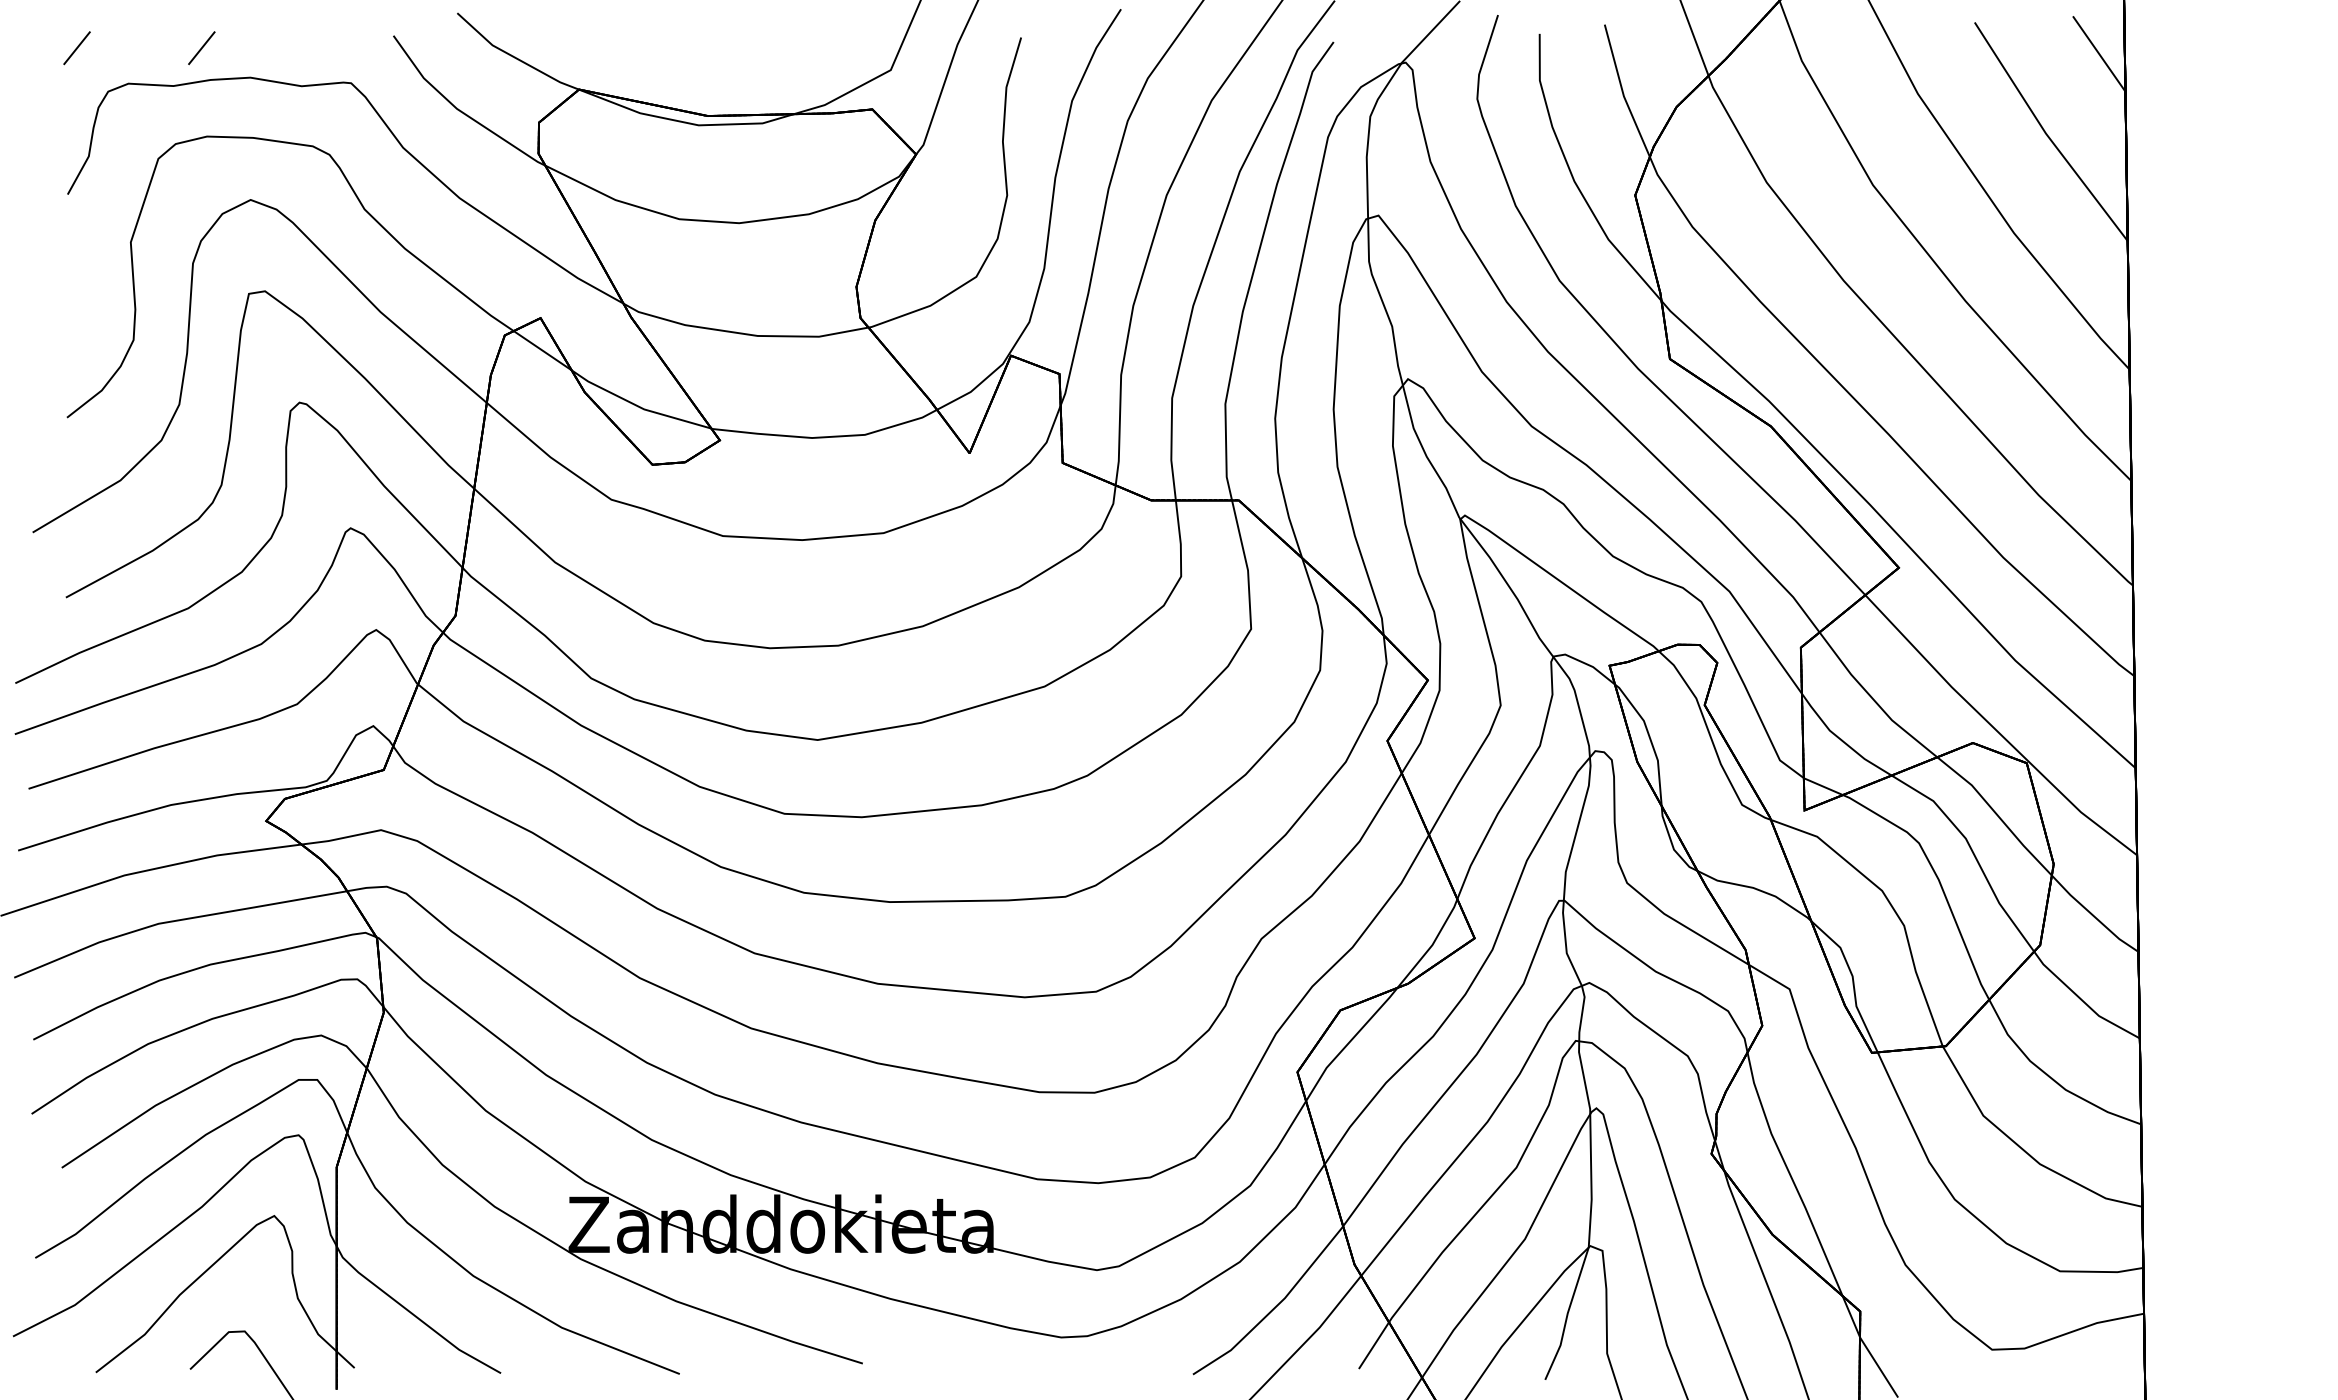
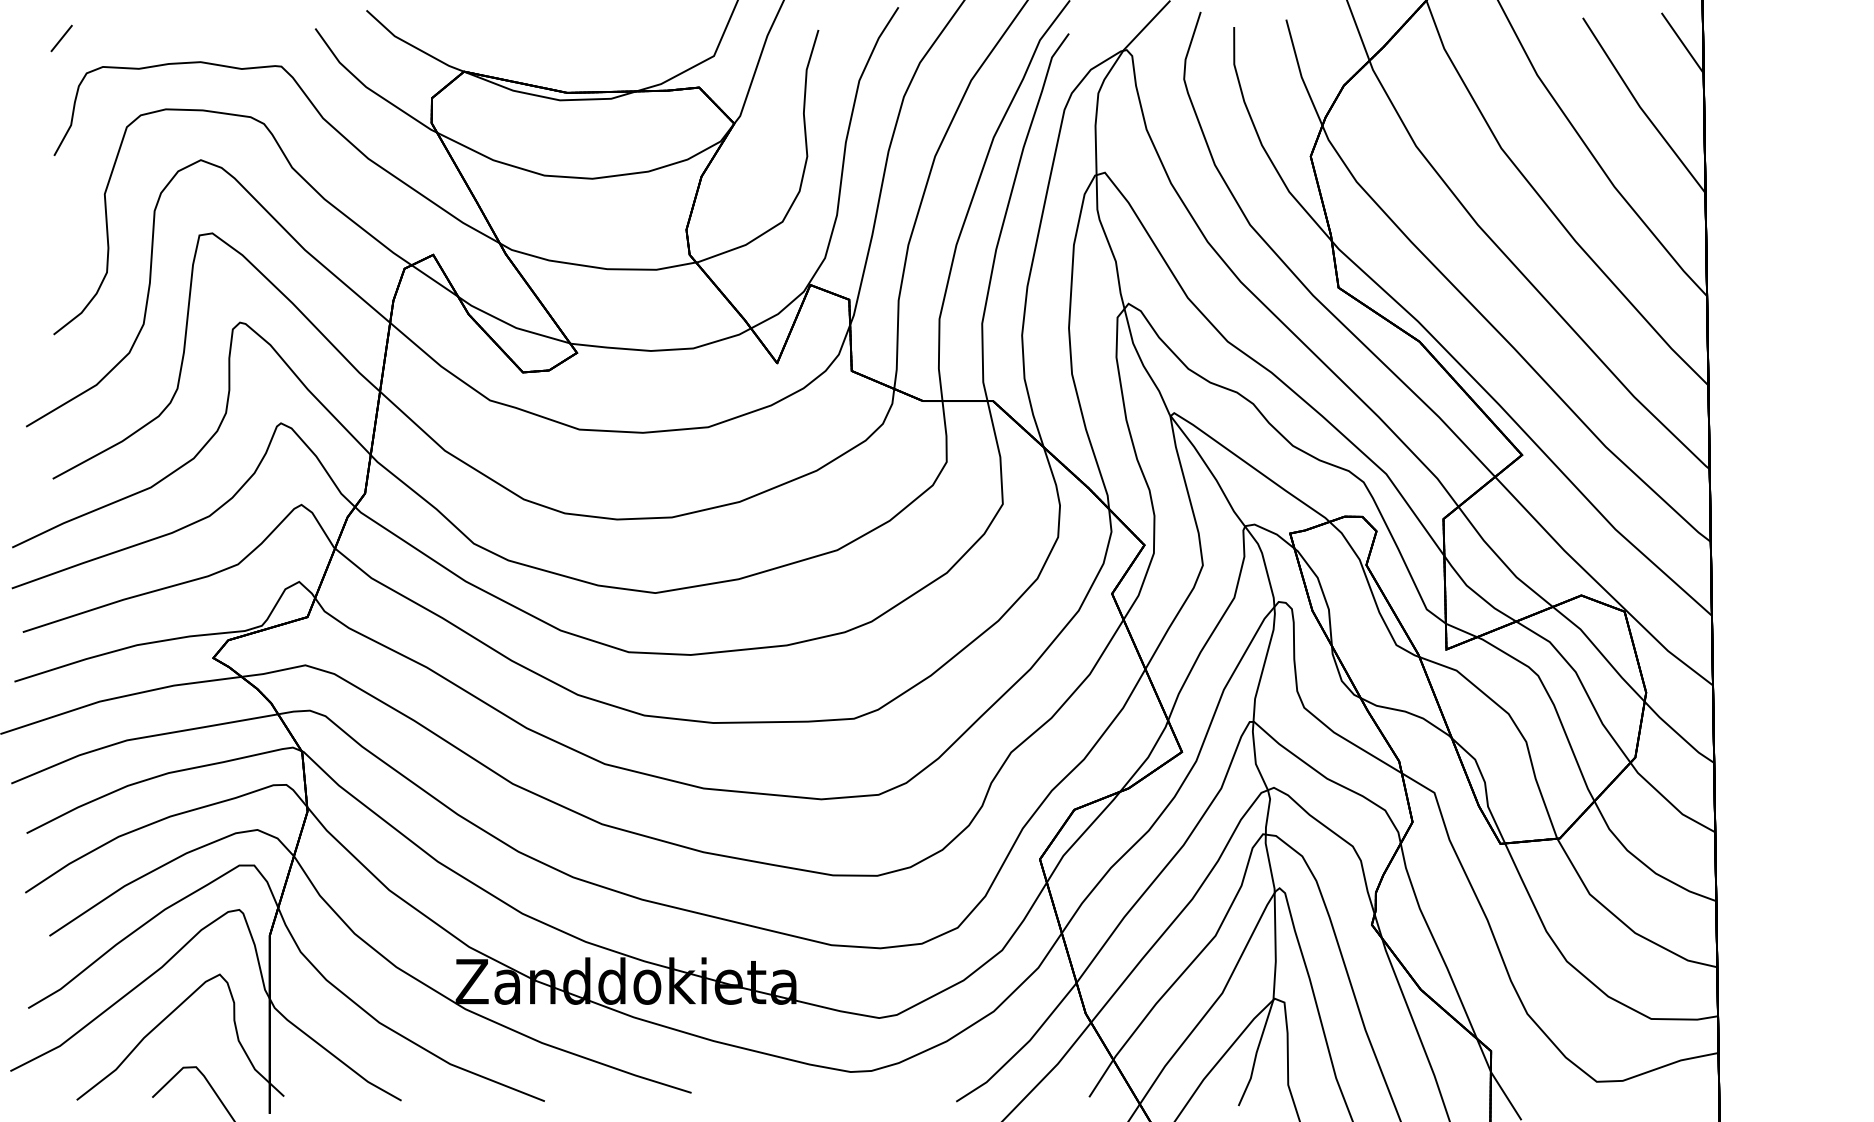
line: (201, 48) -> (161, 38), removed

